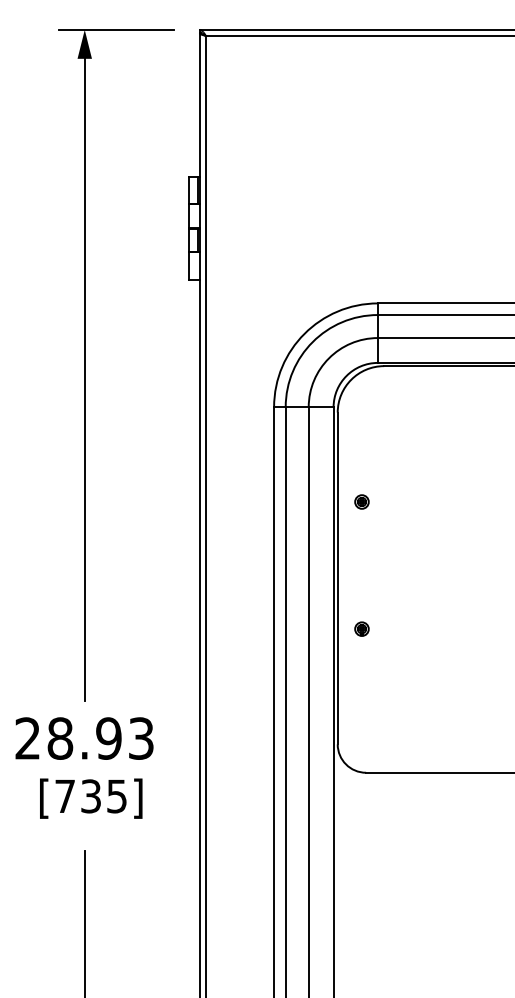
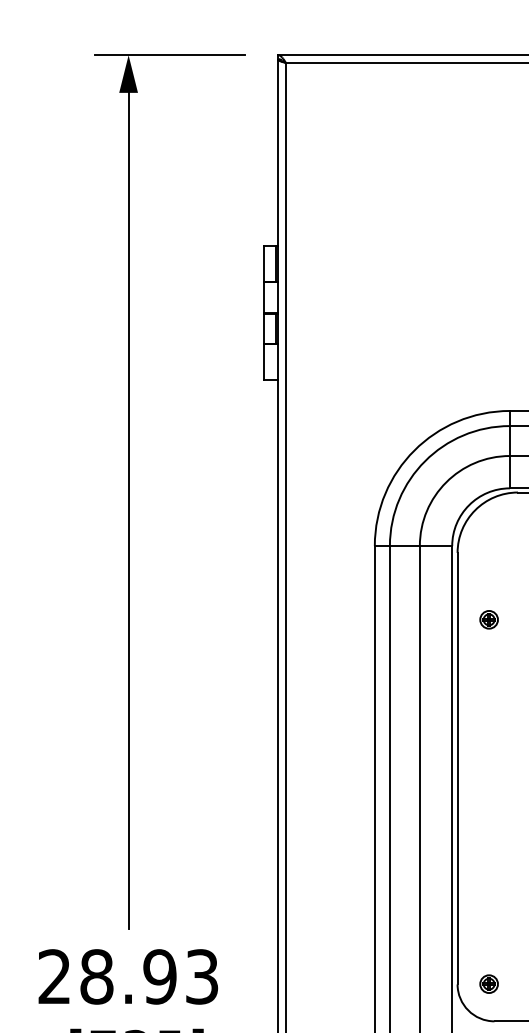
part: (361, 501) -> (488, 619), moved
part: (361, 628) -> (488, 983), moved

